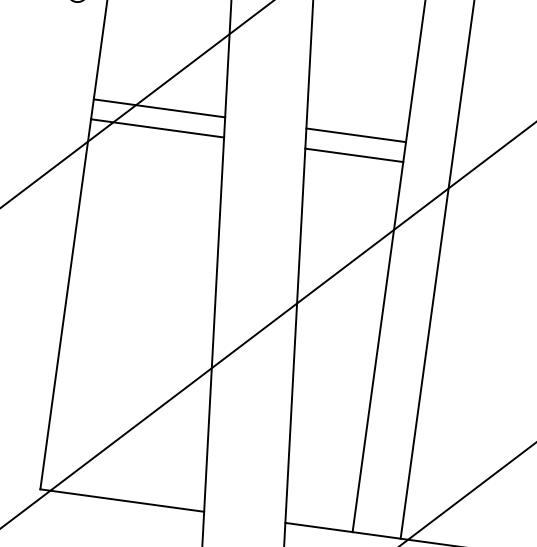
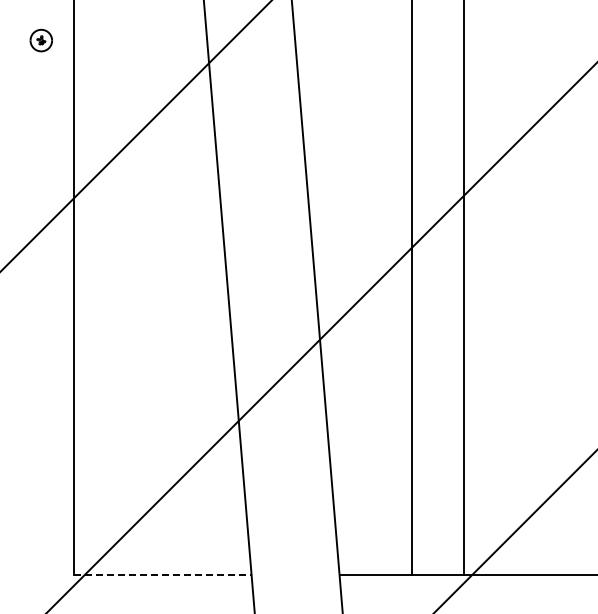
line: (159, 108) -> (145, 152), removed
line: (157, 128) -> (146, 173), removed
line: (356, 135) -> (358, 152), removed
line: (354, 154) -> (359, 173), removed
line: (121, 500) -> (162, 574), solid -> dashed

